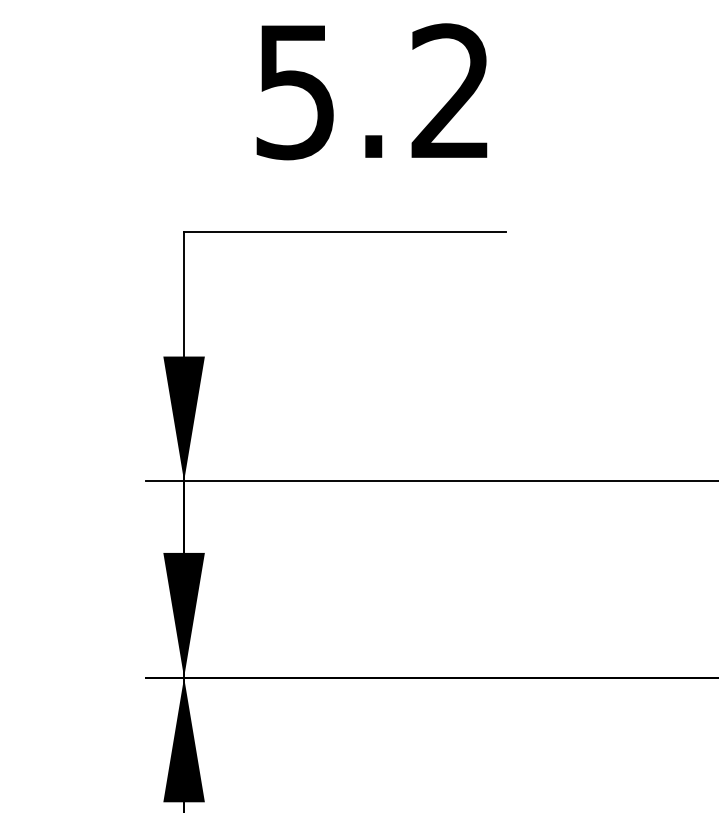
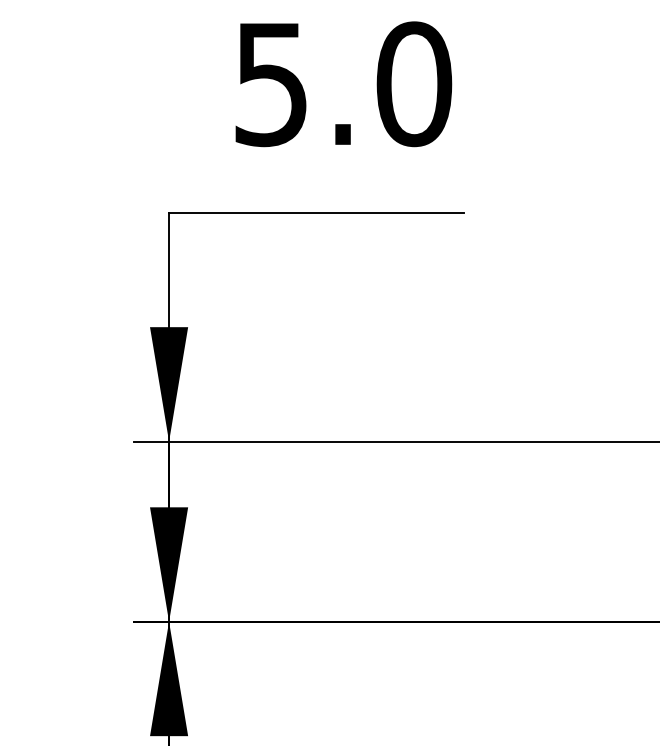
text: (451, 92) -> (414, 84), 5.2 -> 5.0

